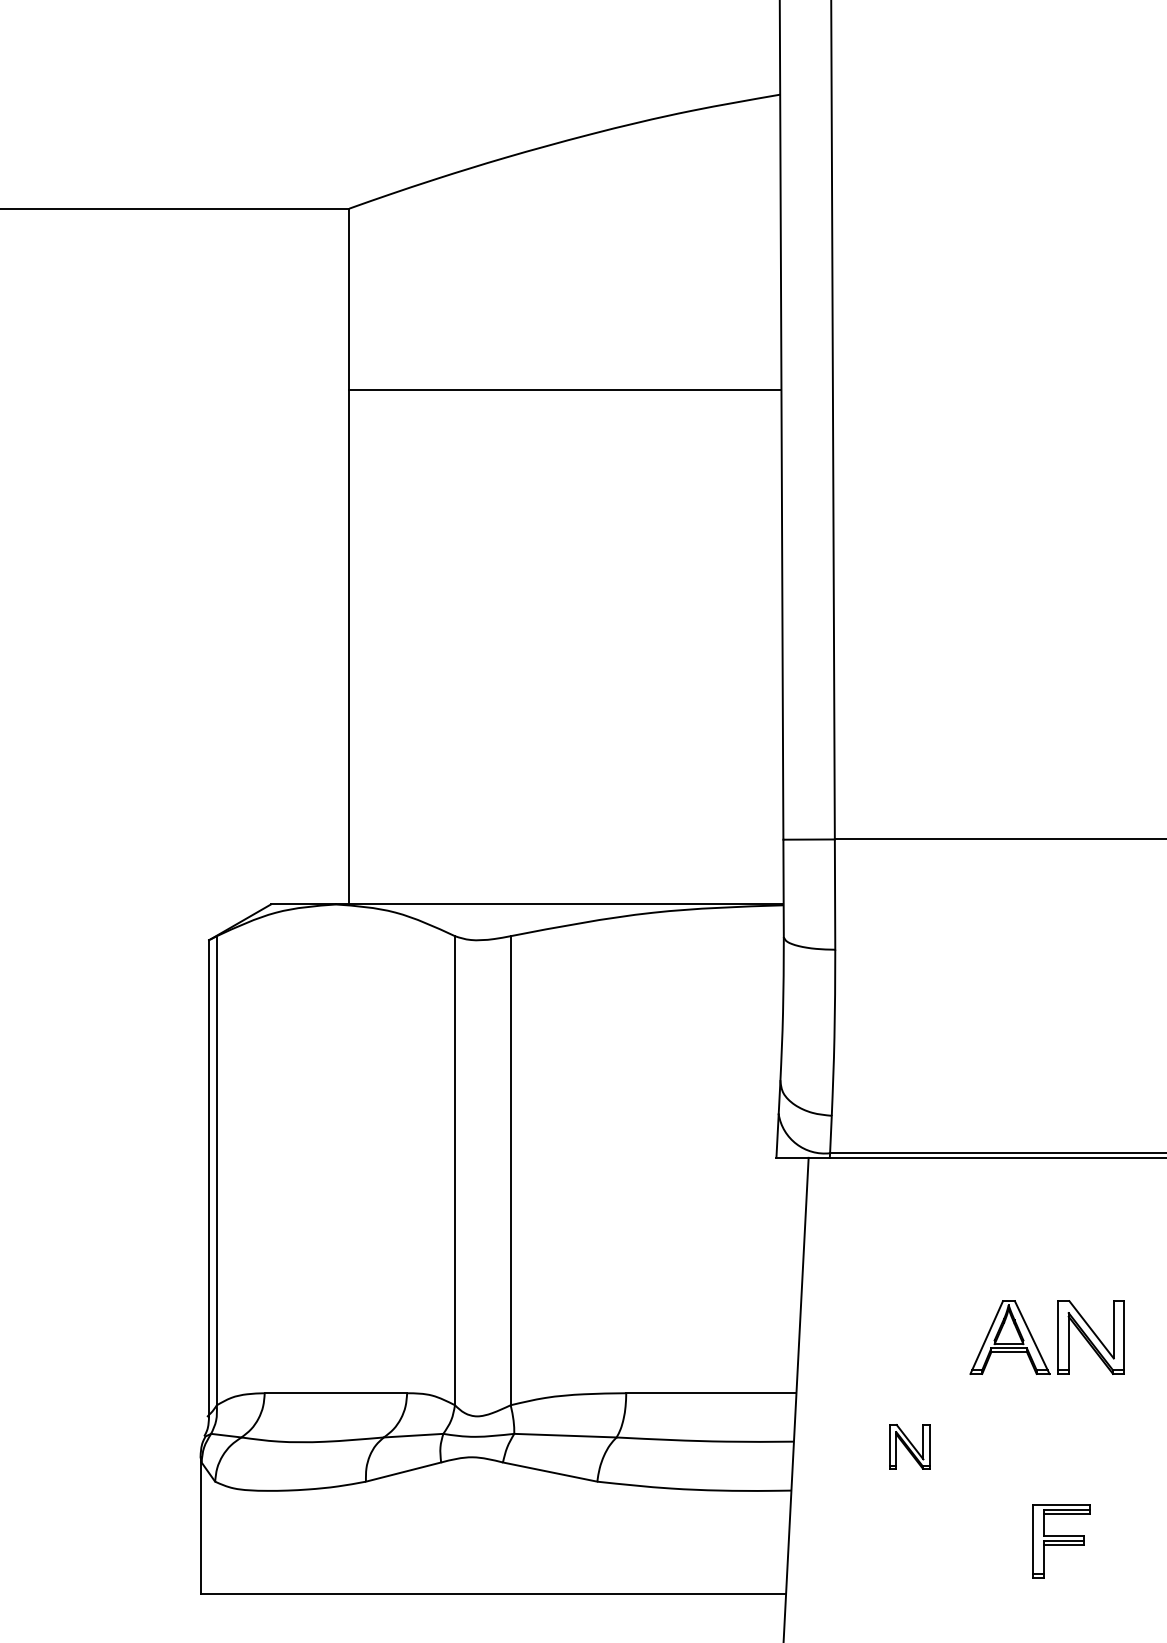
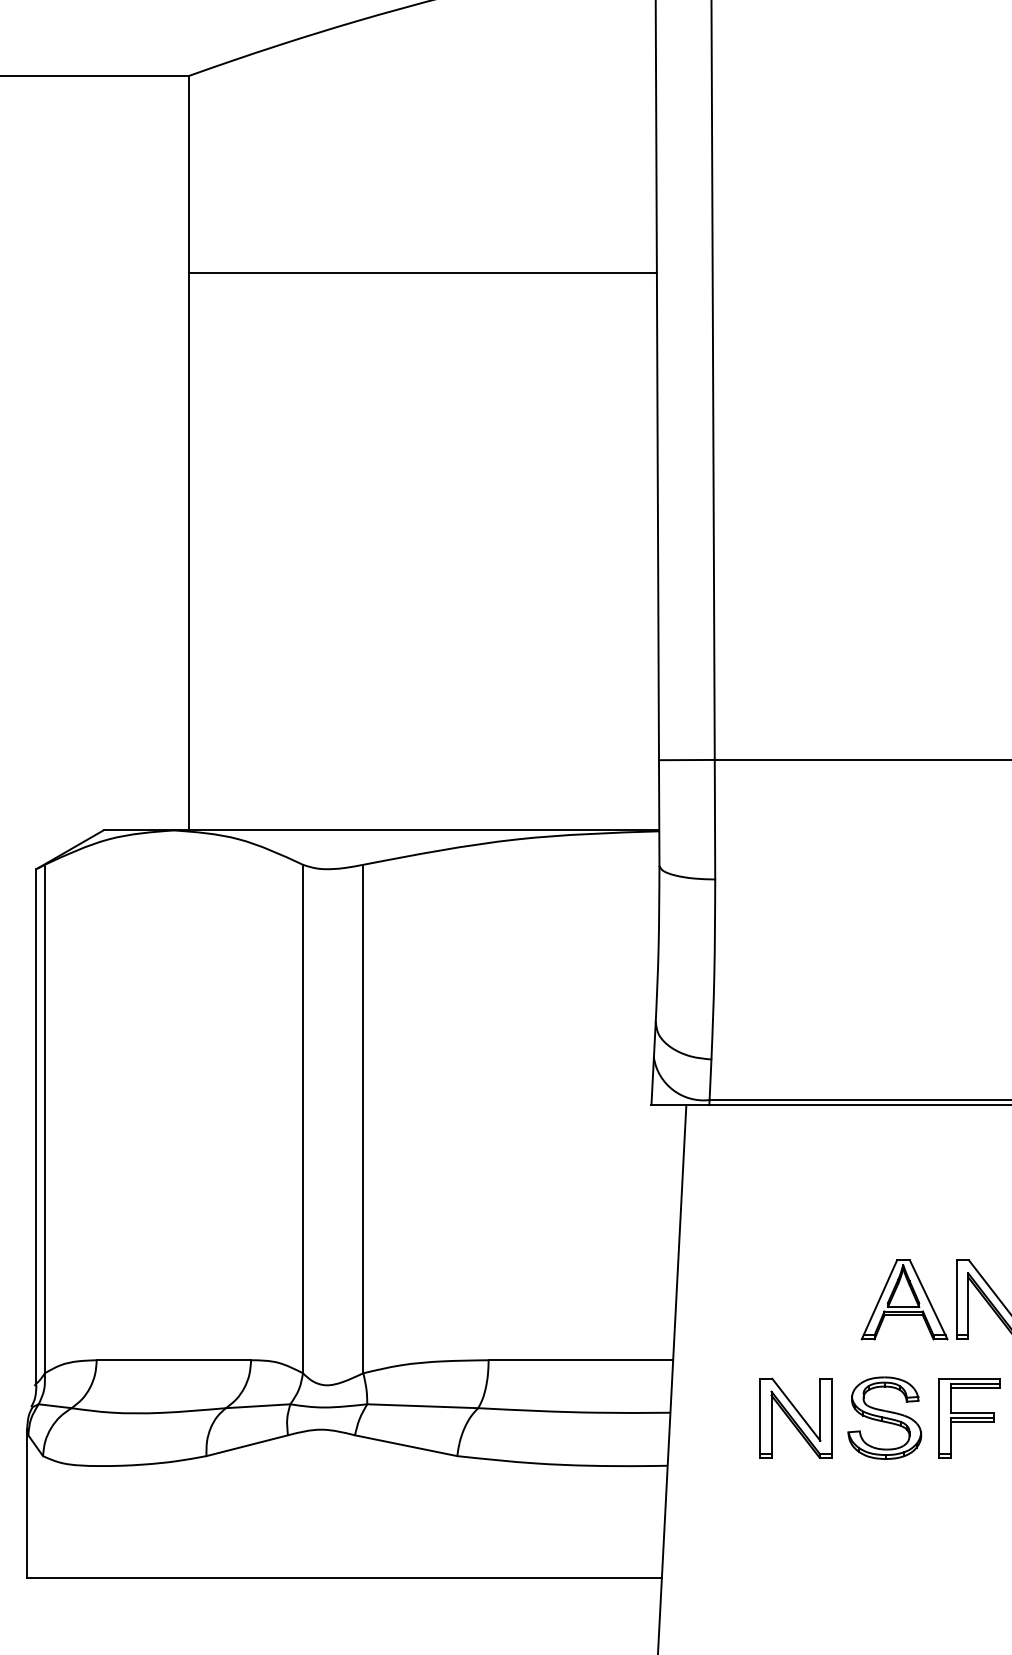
part: (909, 1446) -> (795, 1417), size x1.67
part: (991, 1446) -> (884, 1417), added
part: (1061, 1541) -> (969, 1417), moved

